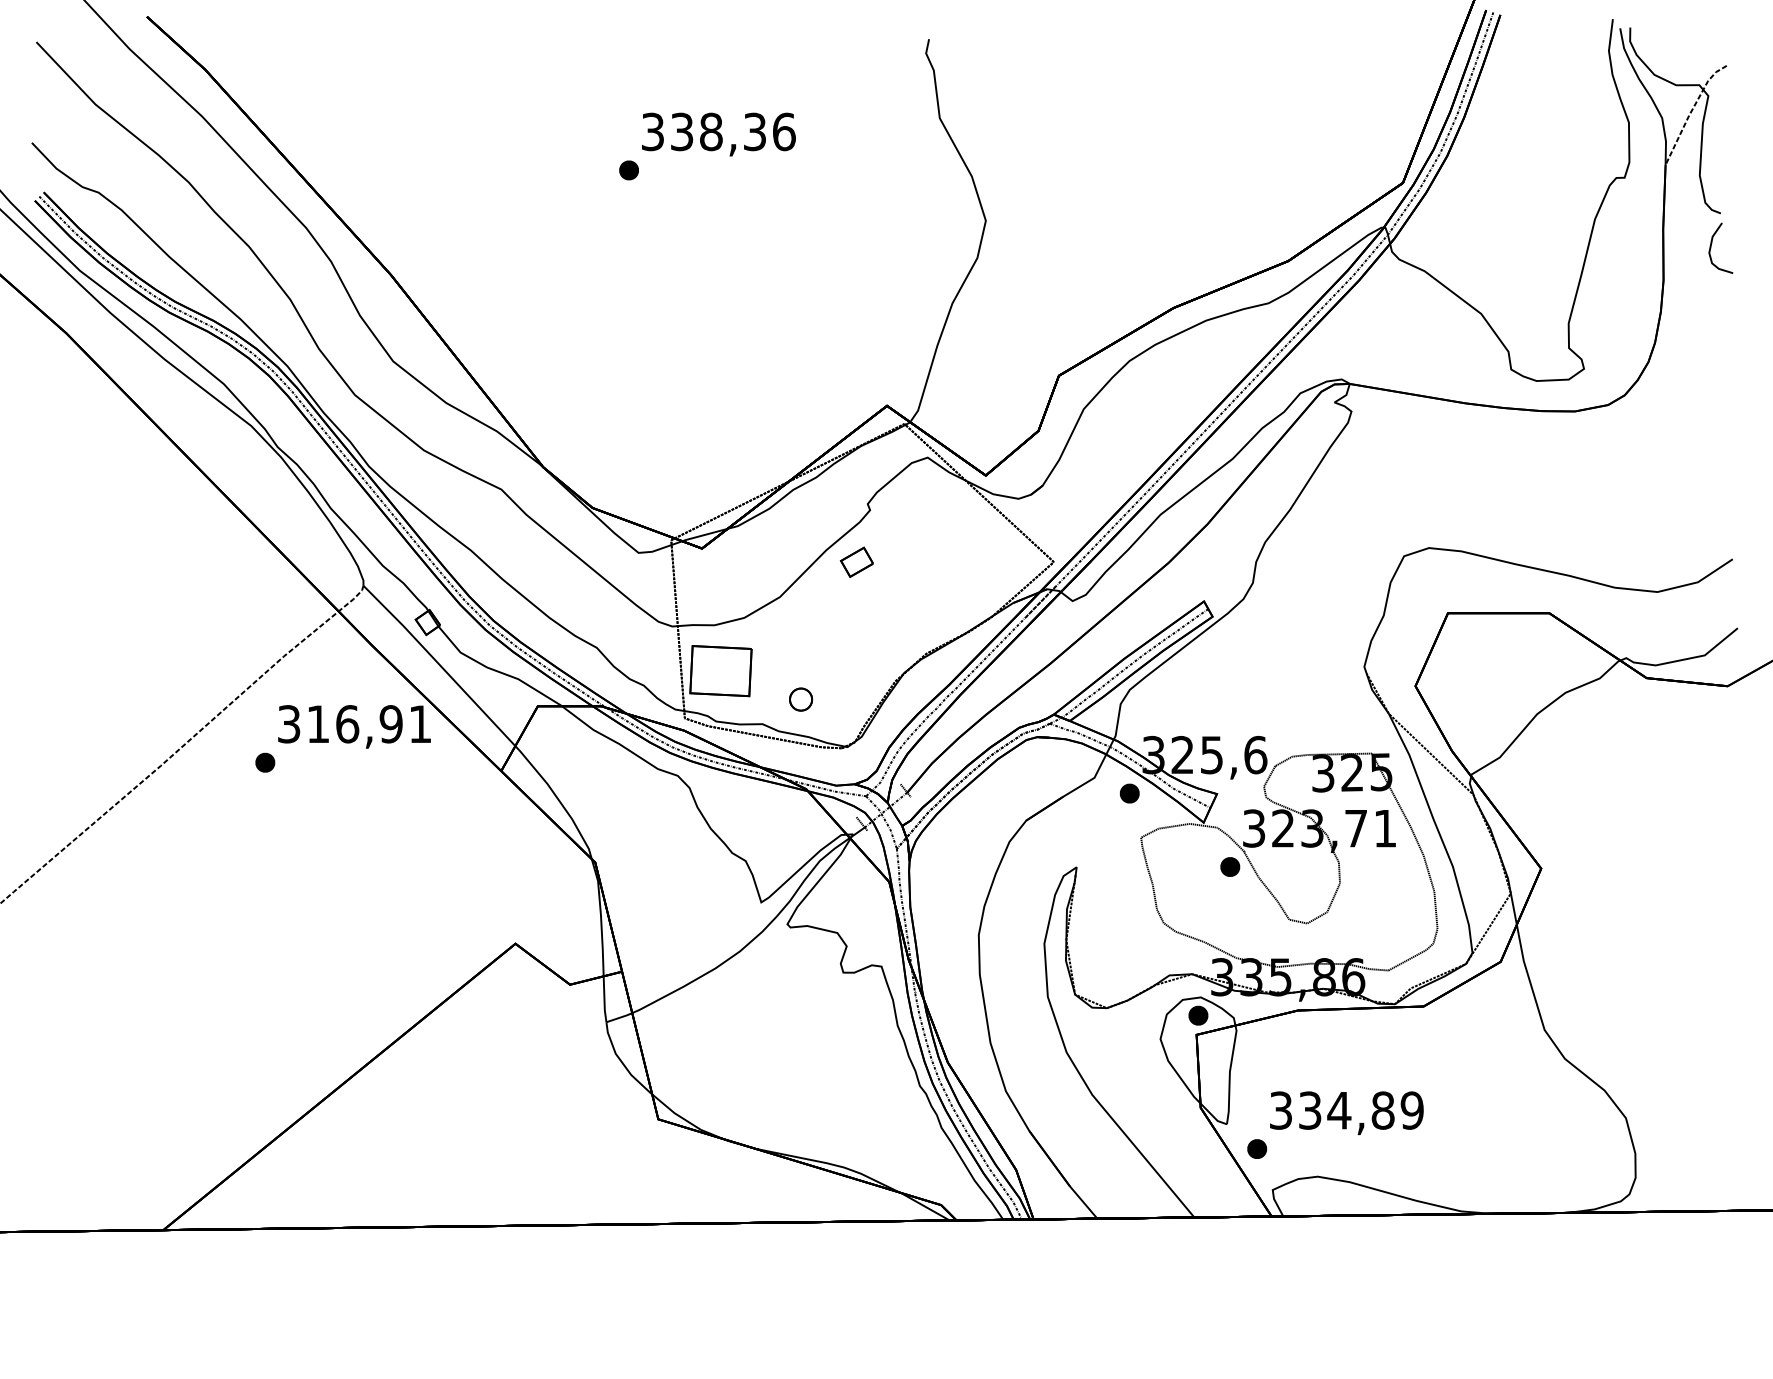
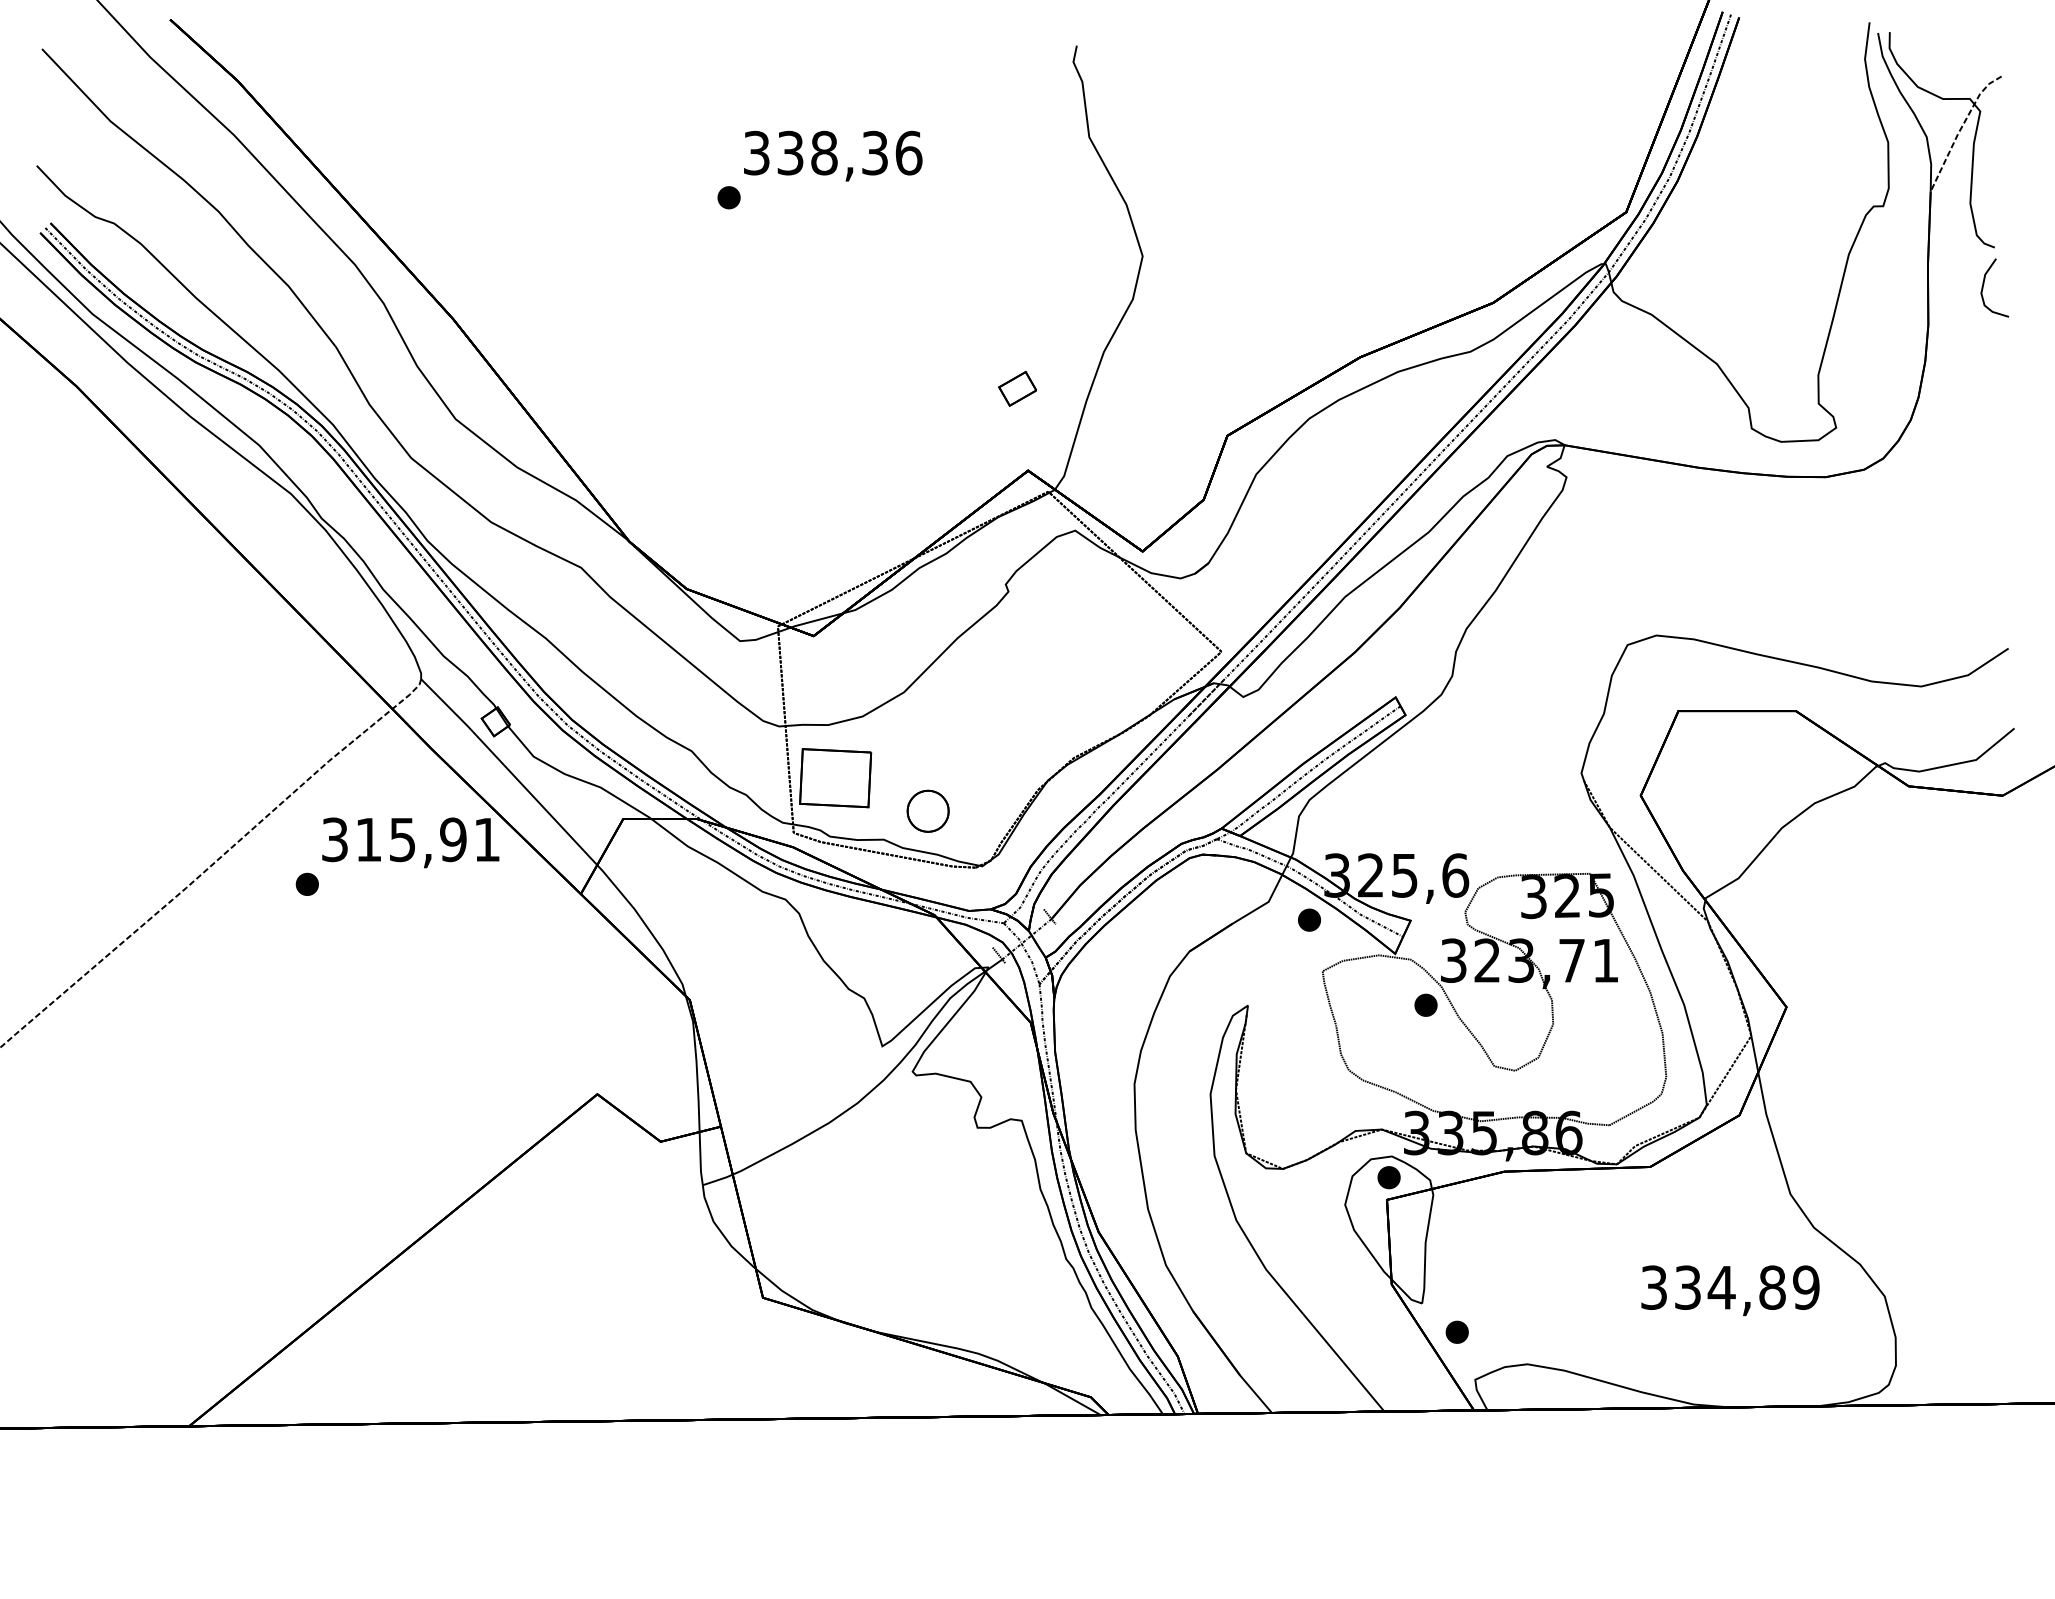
part: (856, 561) -> (1017, 387), moved
part: (801, 699) -> (928, 811), size x1.6
text: (347, 724) -> (402, 840), 316,91 -> 315,91
text: (1346, 1113) -> (1730, 1291), moved

